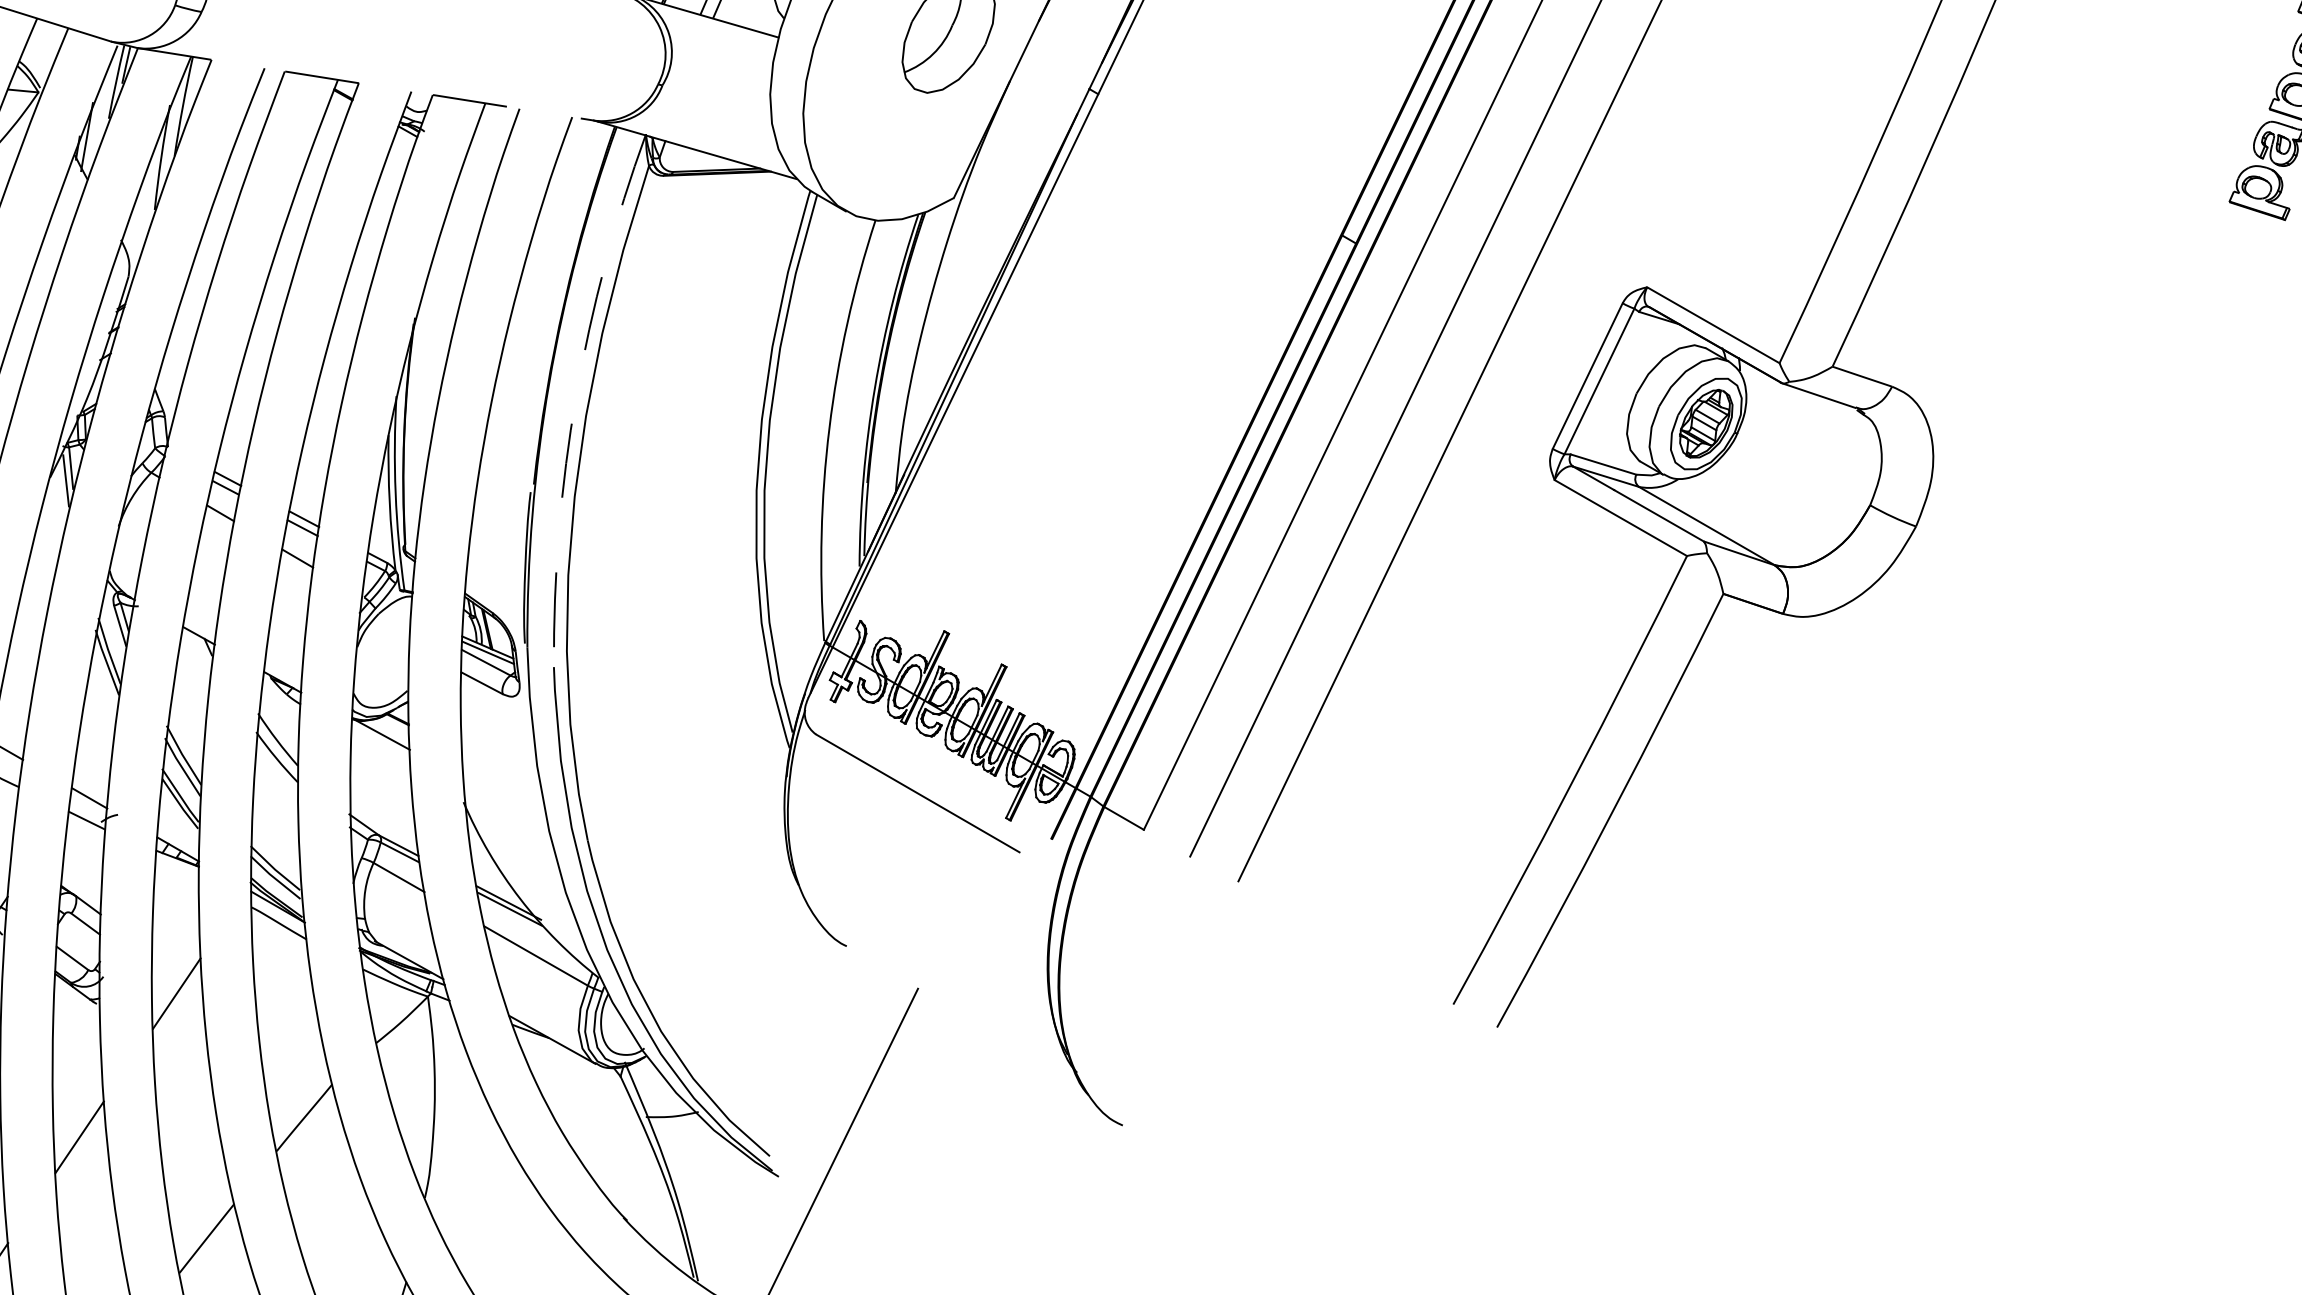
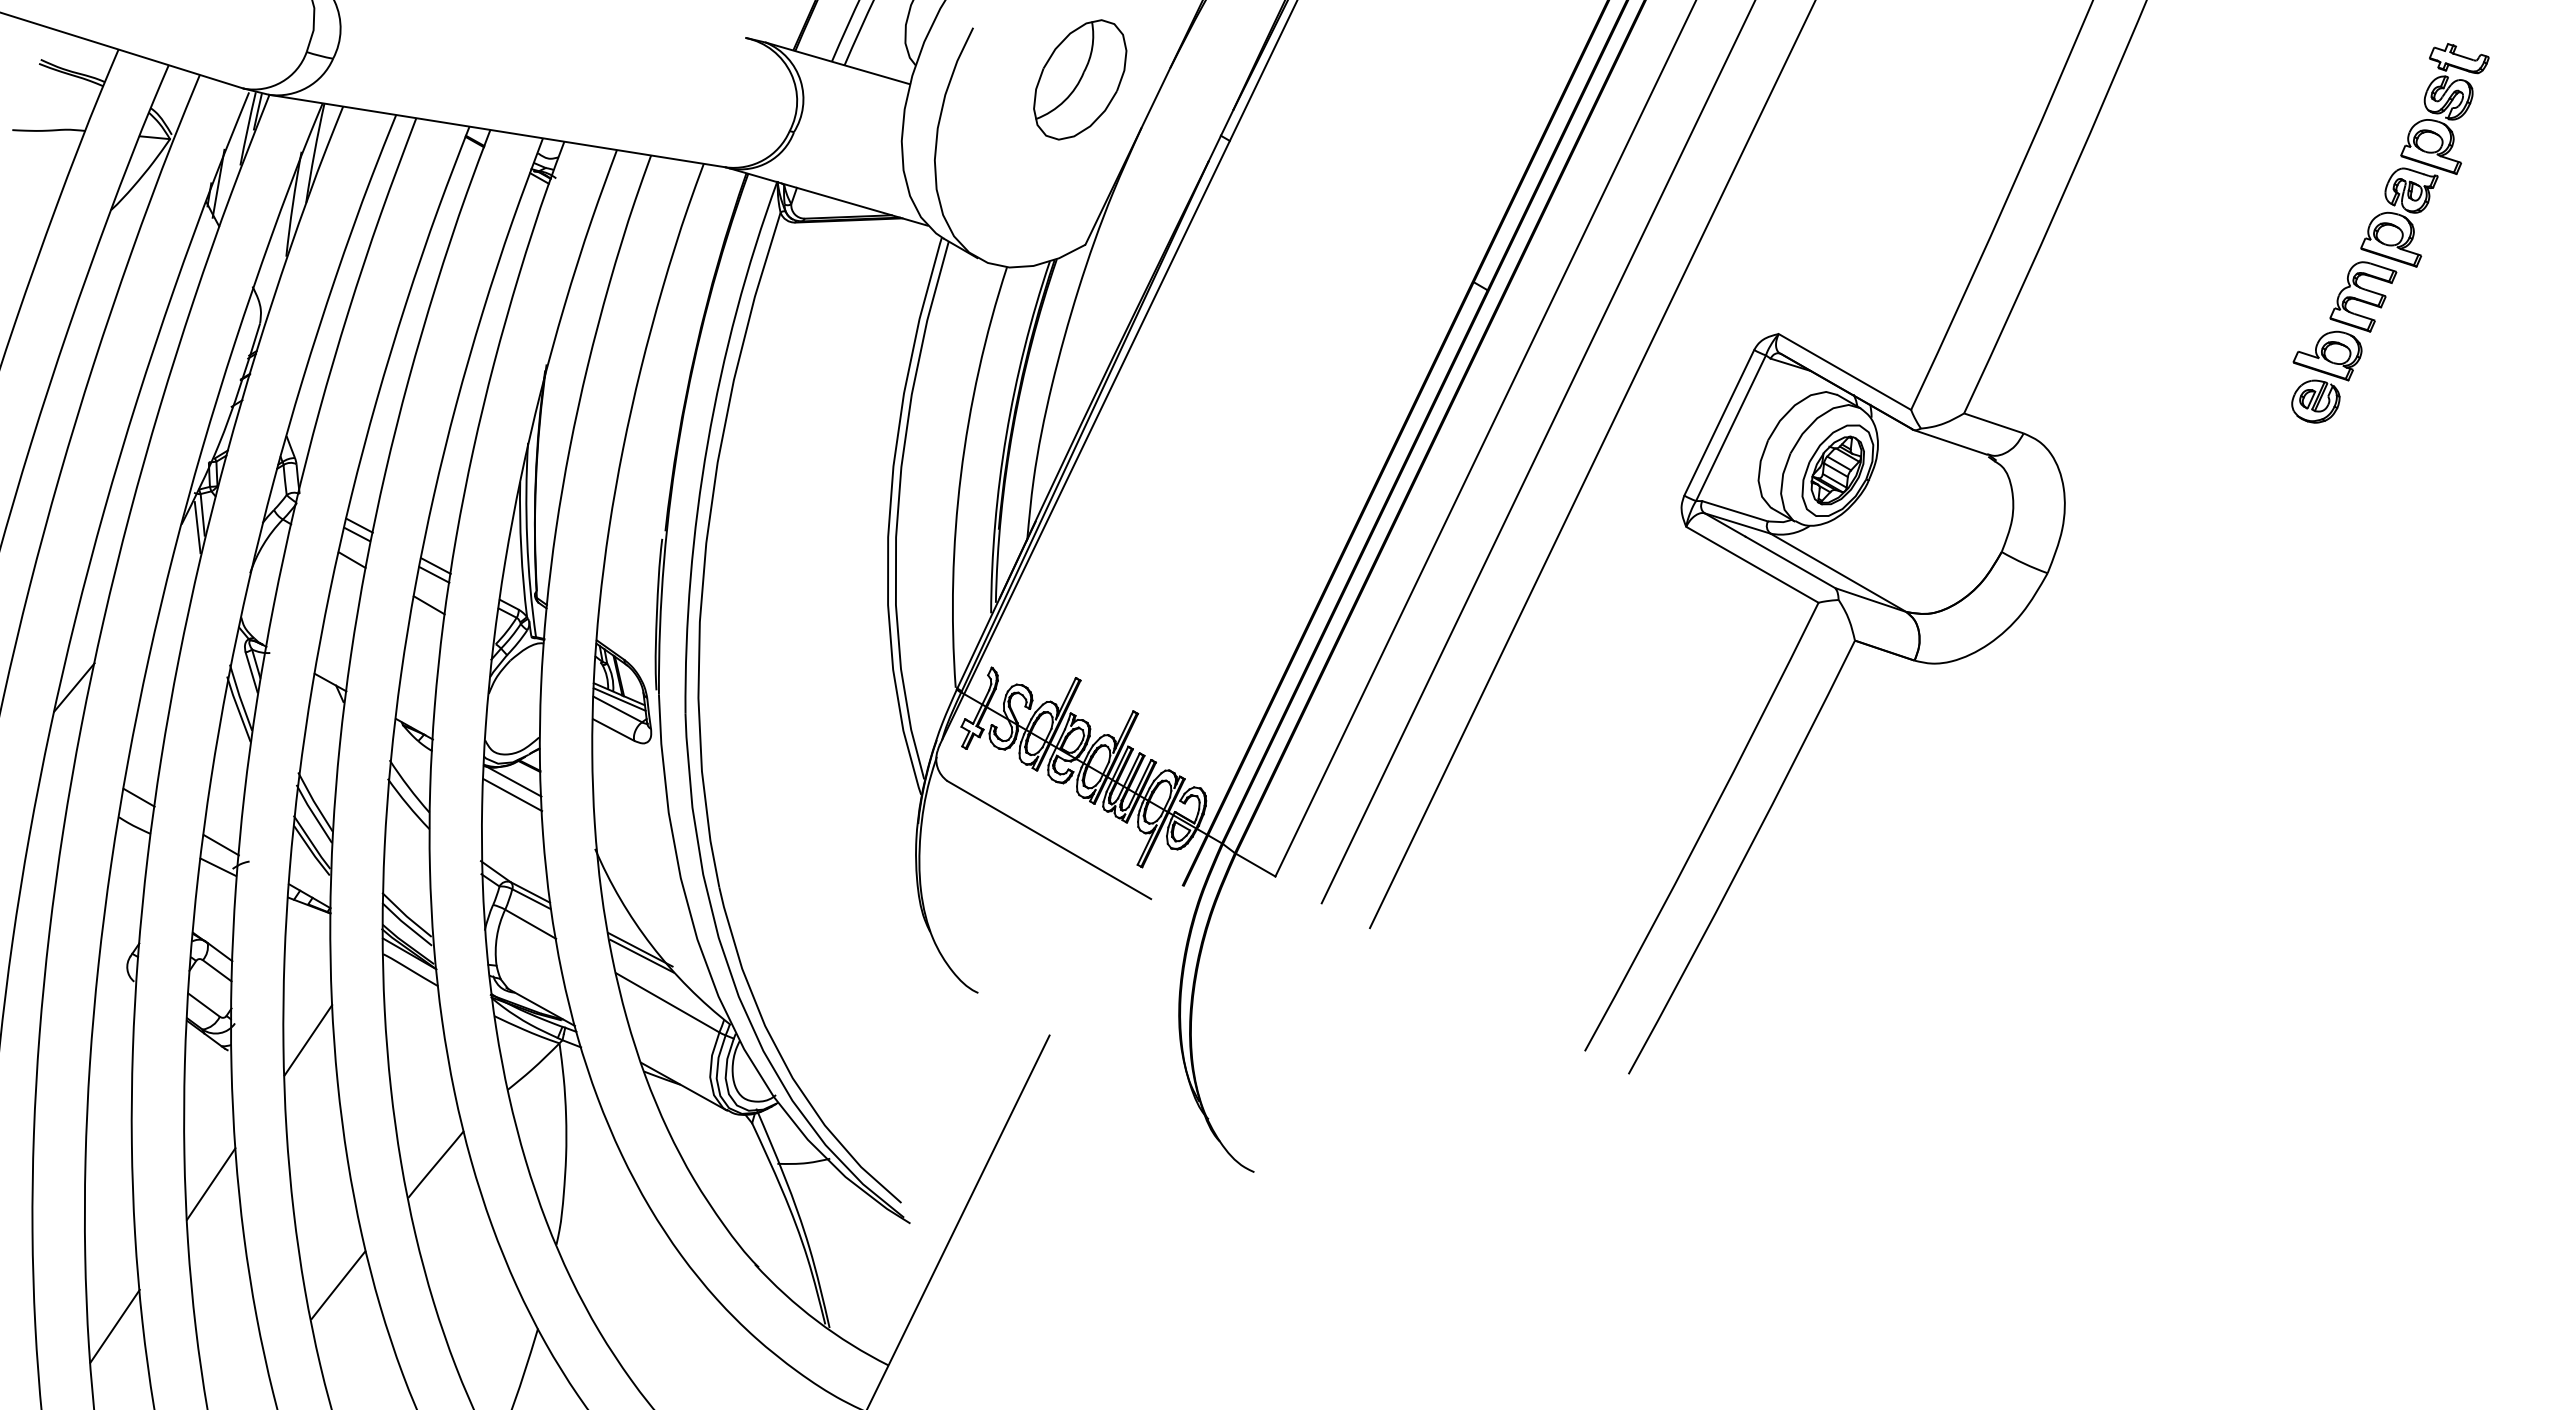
line: (365, 84) -> (497, 131), dashed -> solid
part: (2212, 295) -> (2344, 342), added
arc: (575, 396) -> (707, 443), dashed -> solid
line: (380, 748) -> (512, 795), added

